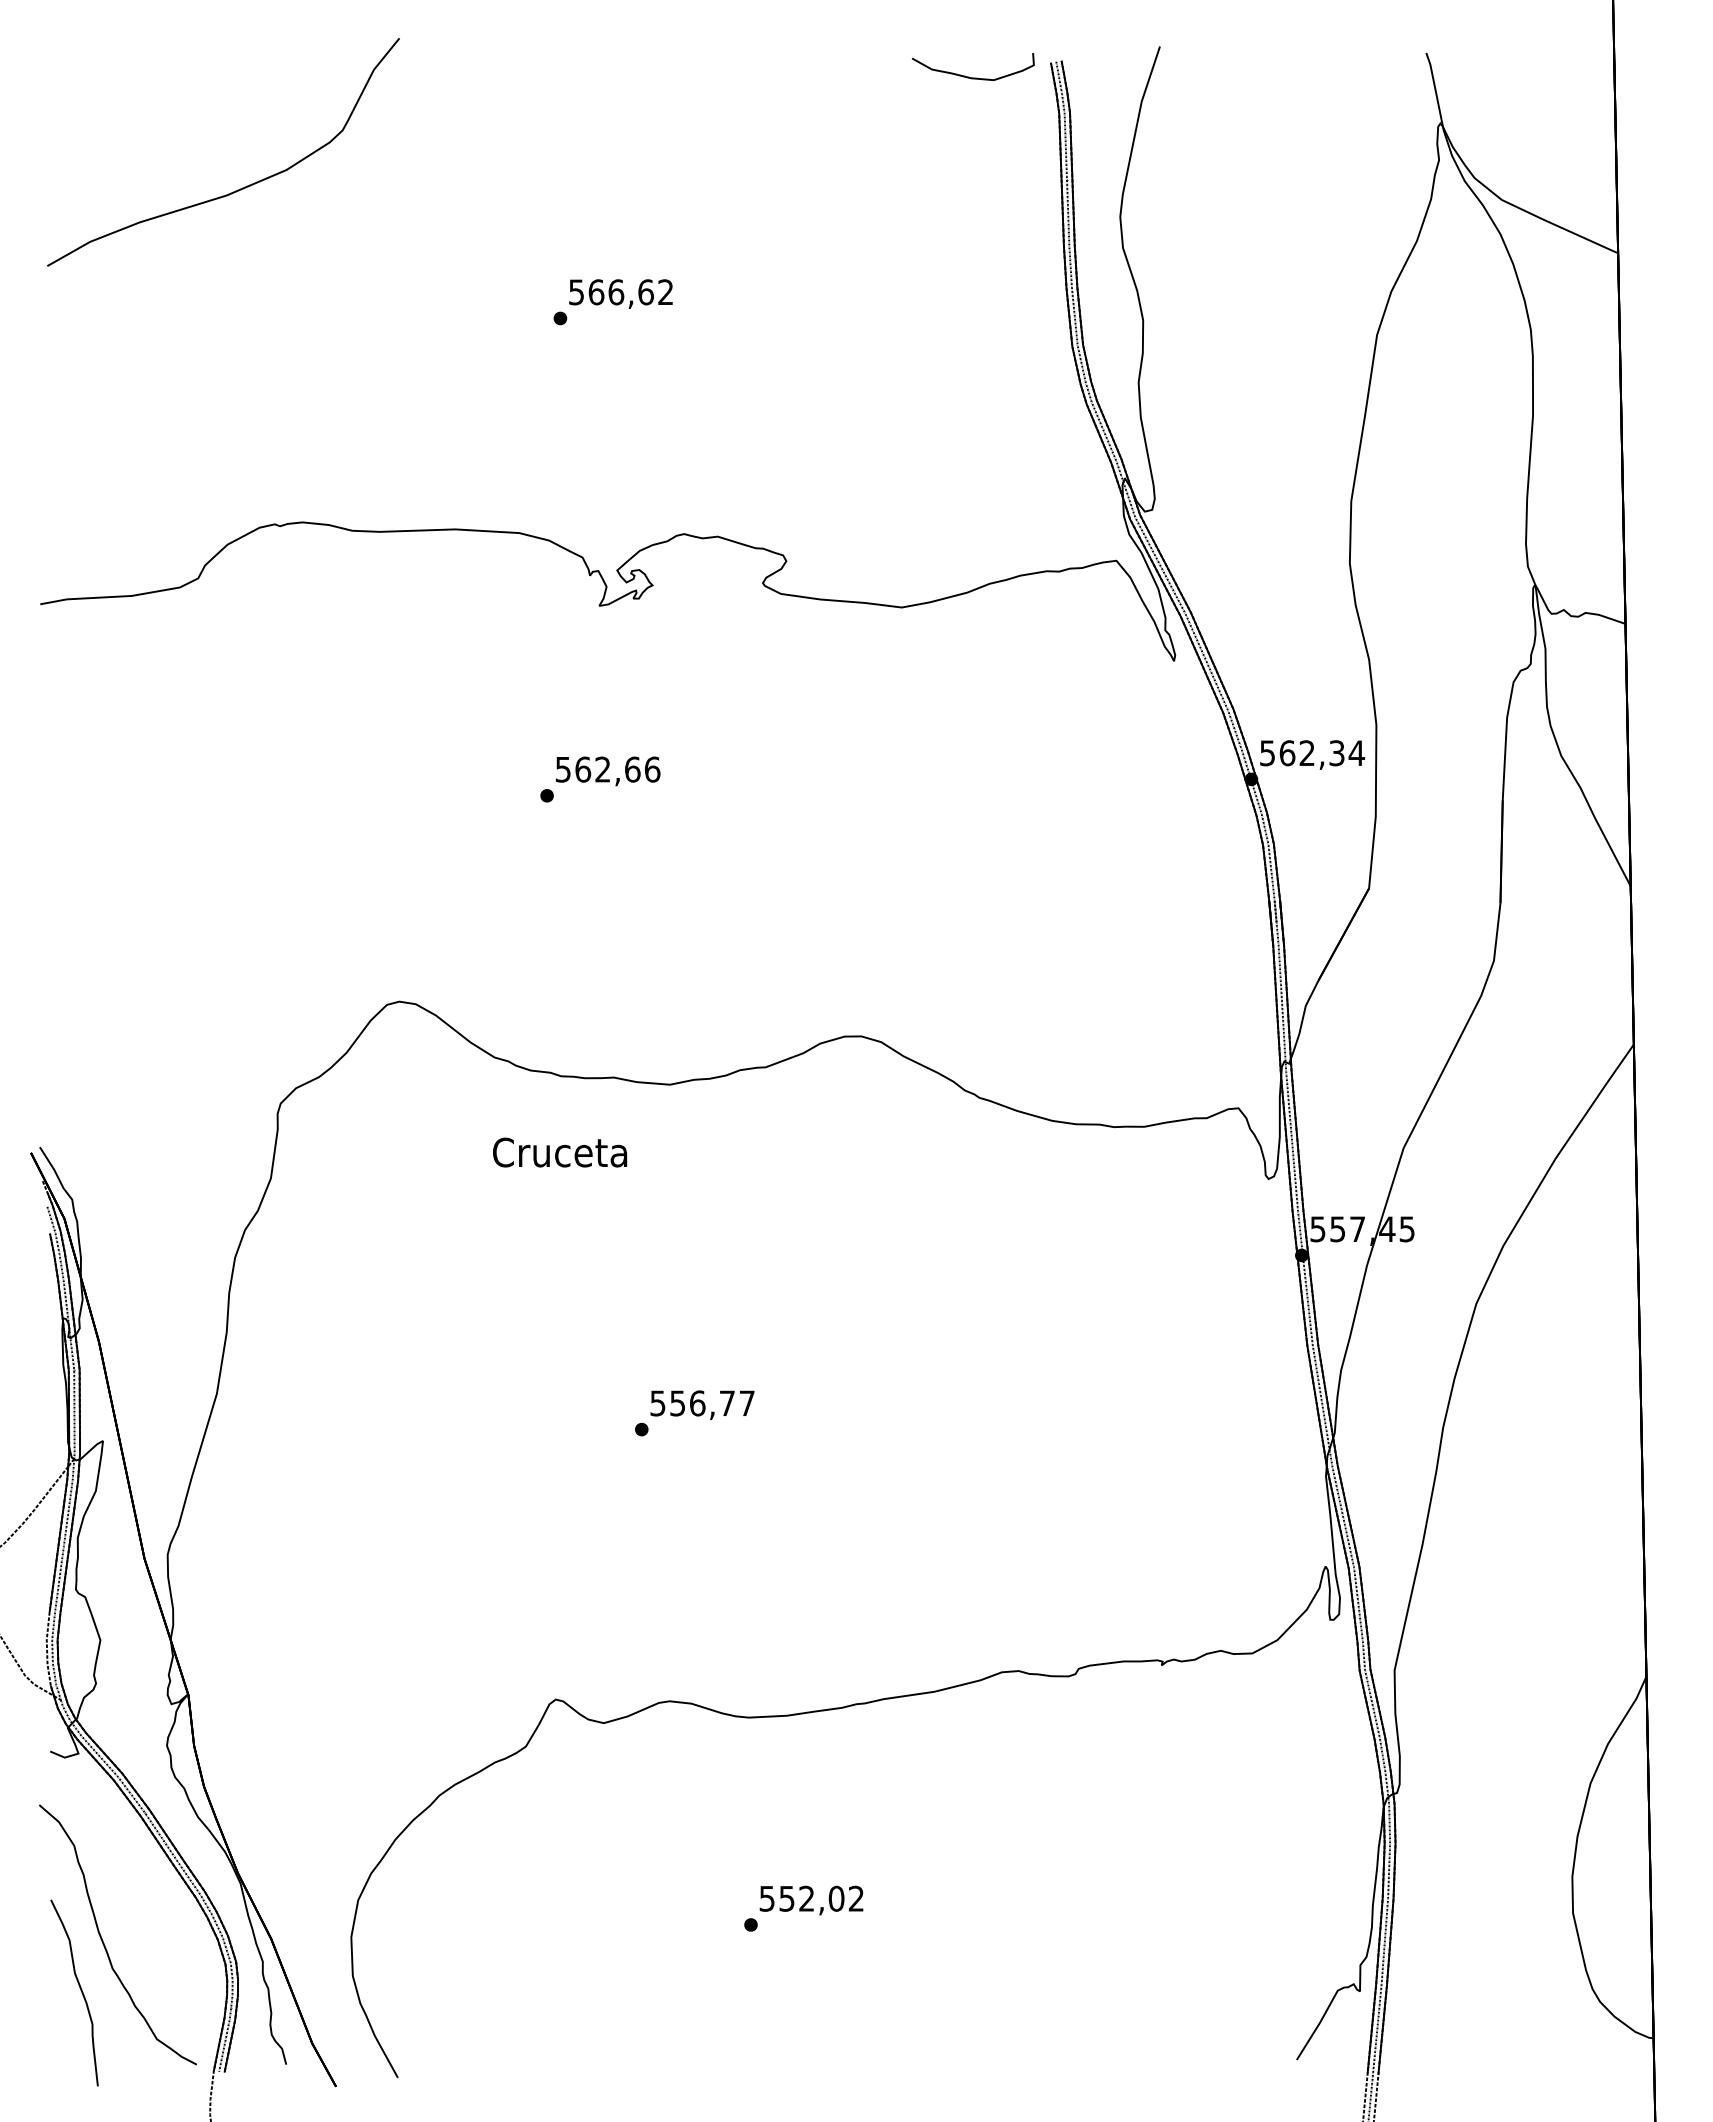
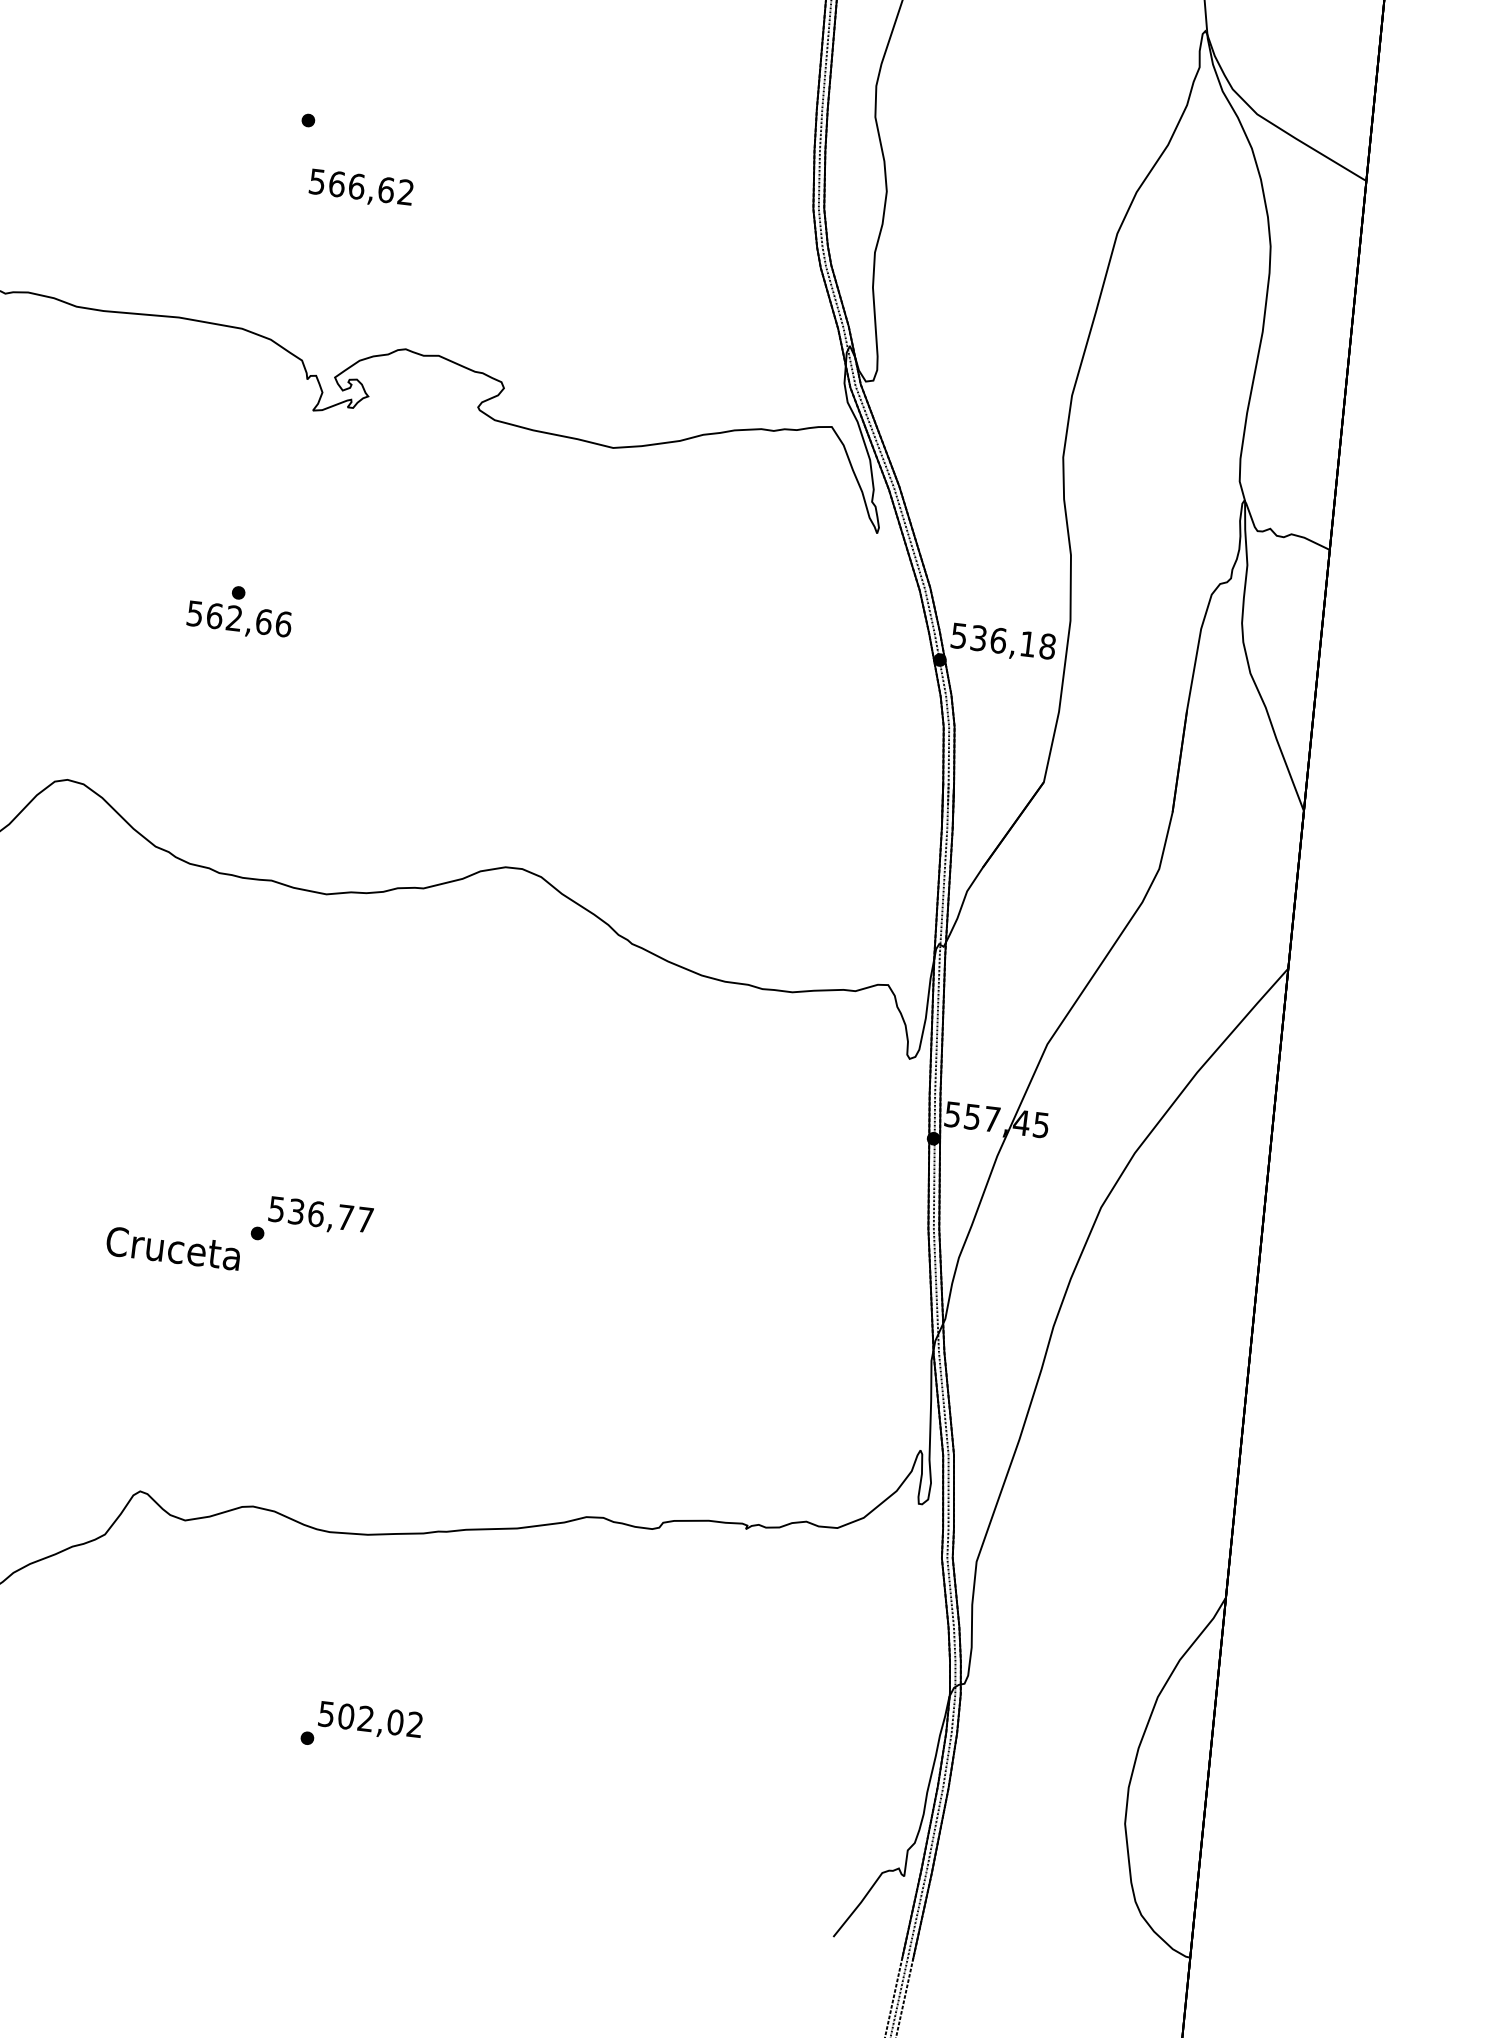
text: (620, 293) -> (360, 188), moved
text: (1322, 753) -> (1013, 642), 562,34 -> 536,18
text: (607, 771) -> (238, 620), moved
text: (560, 1152) -> (173, 1248), moved
text: (678, 1402) -> (297, 1210), 556,77 -> 536,77
text: (786, 1898) -> (345, 1716), 552,02 -> 502,02

